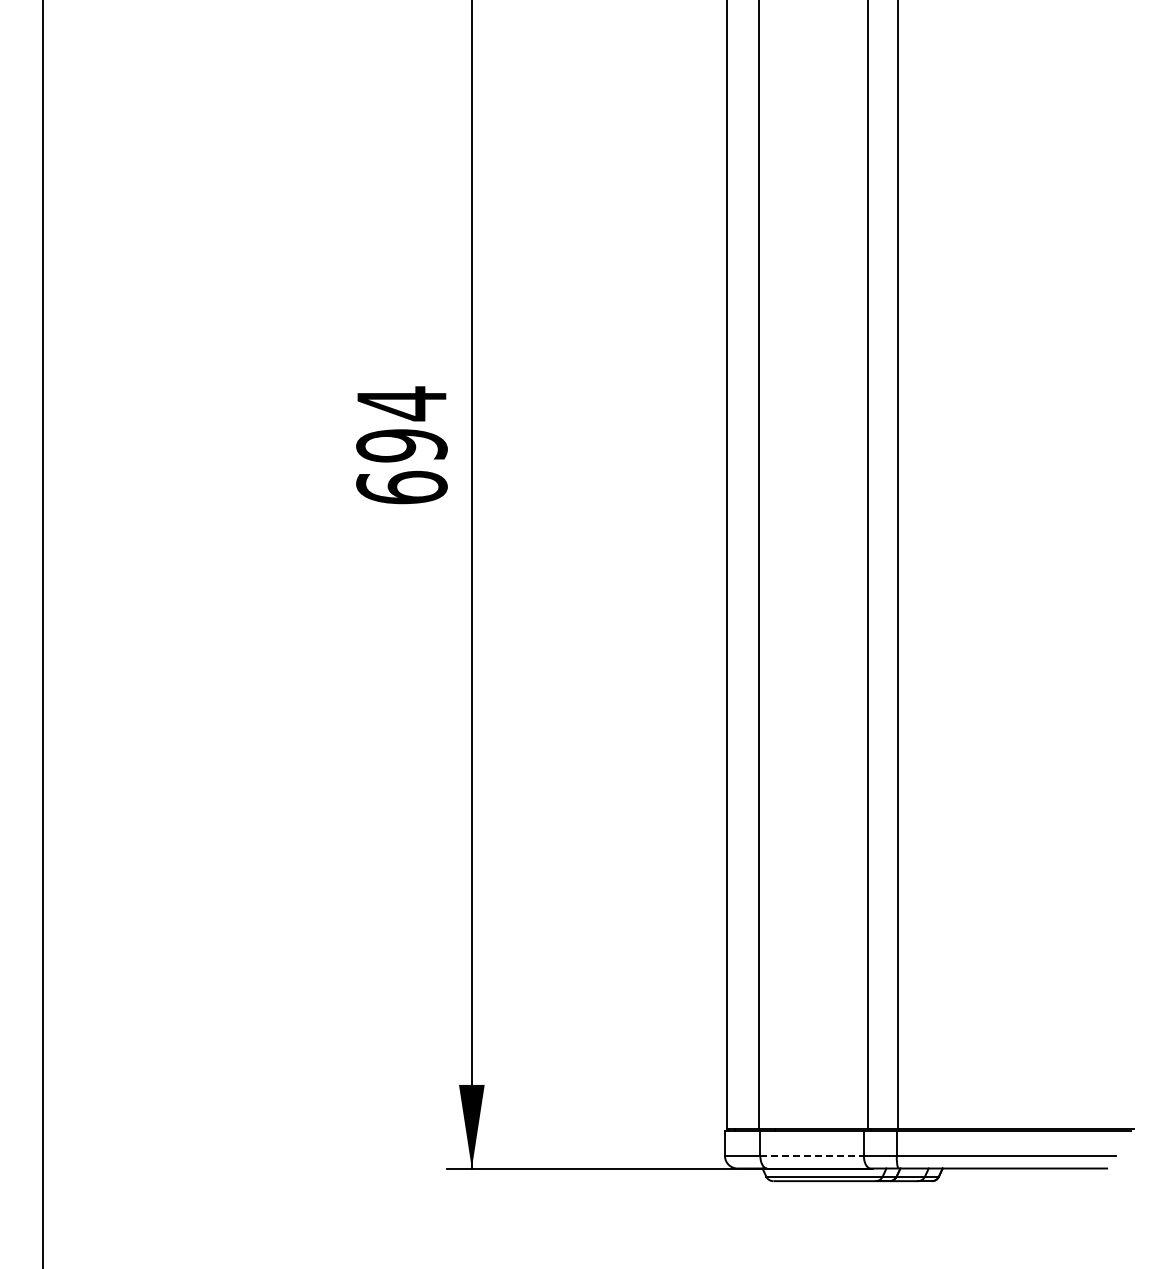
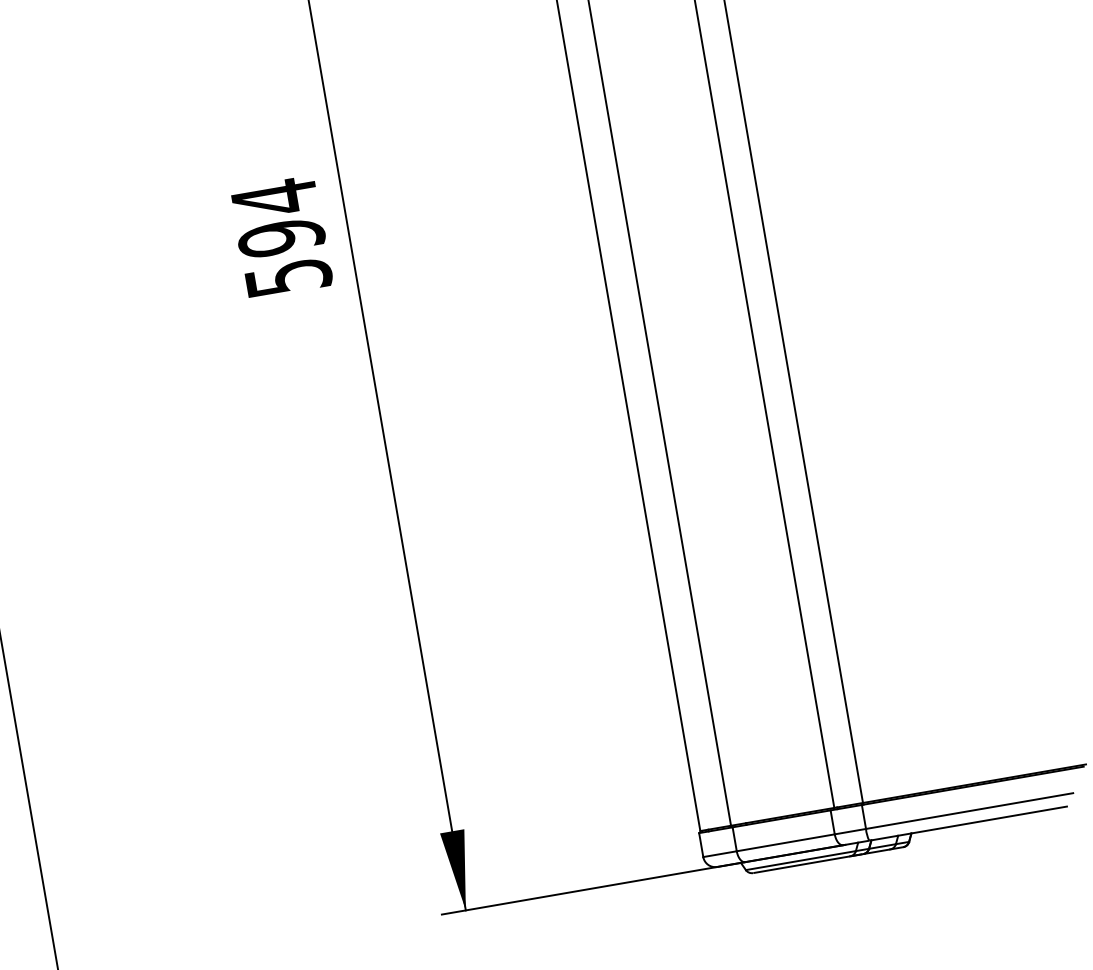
text: (401, 487) -> (287, 277), 694 -> 594
line: (812, 1155) -> (786, 842), dashed -> solid

